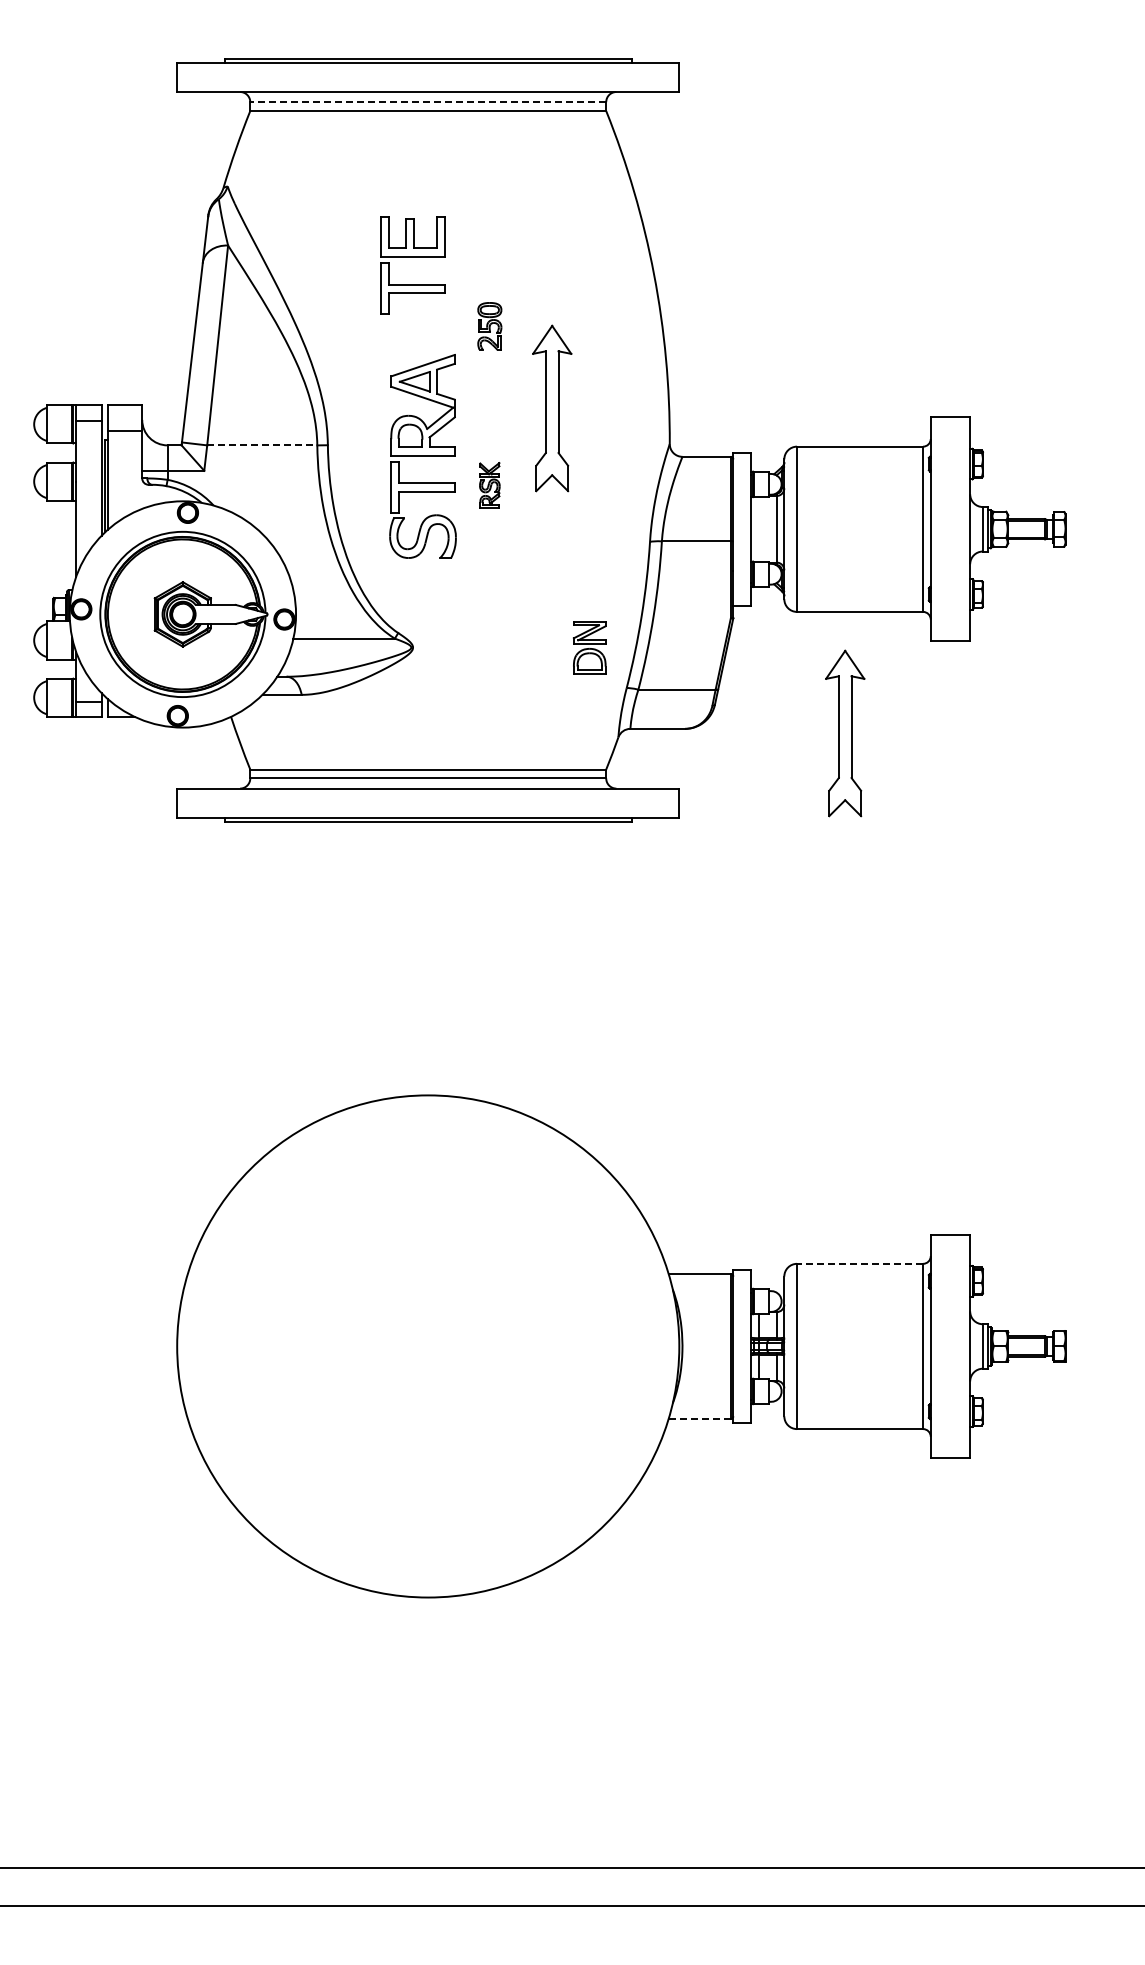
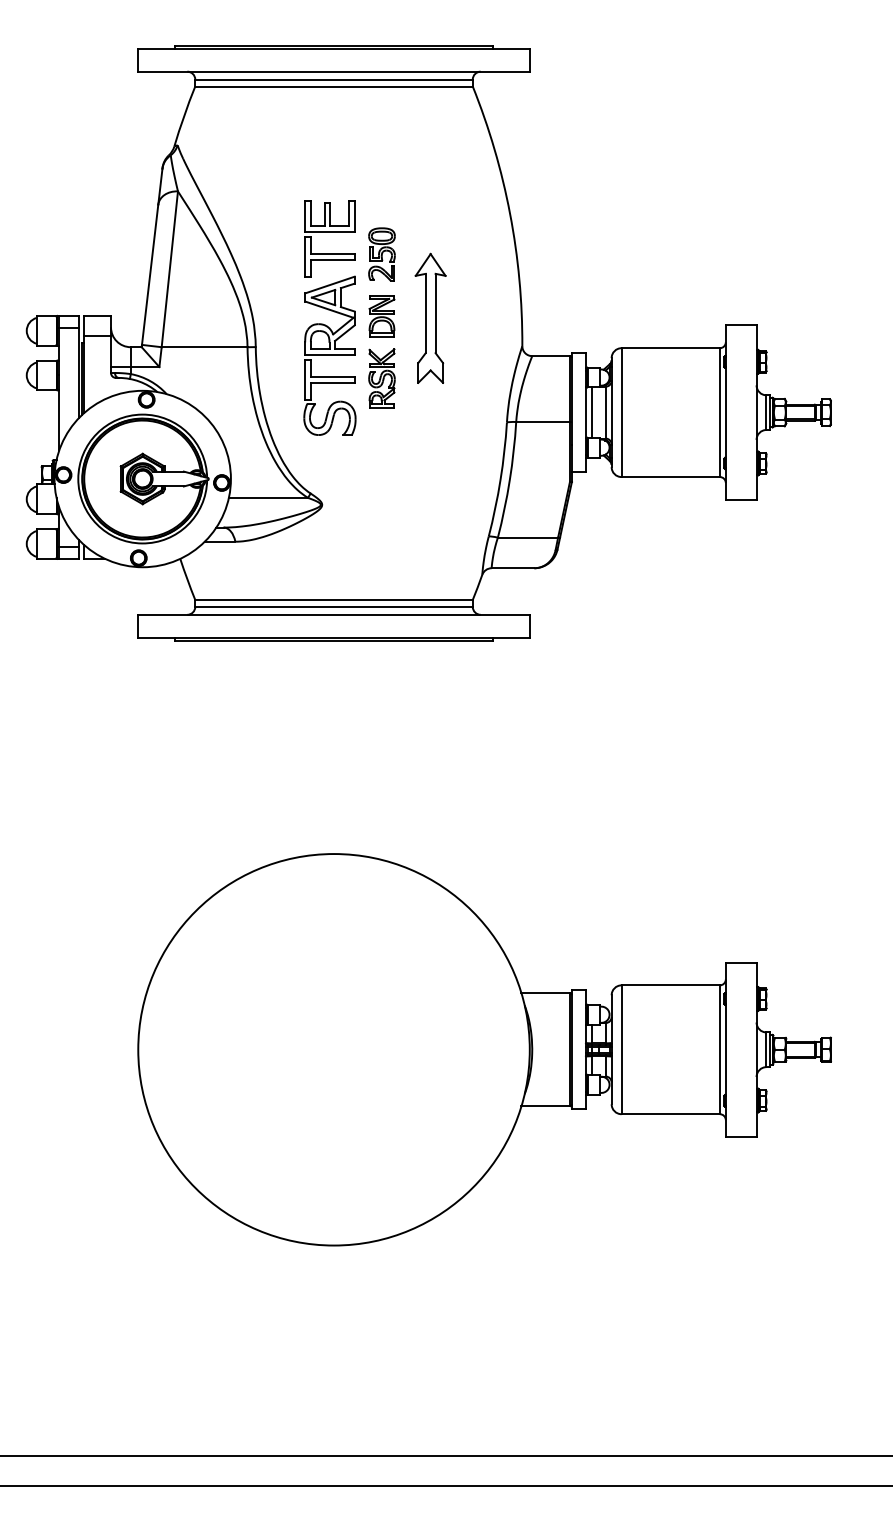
line: (428, 102) -> (334, 79), dashed -> solid
part: (412, 257) -> (329, 232), moved
part: (489, 326) -> (381, 254), size x1.43
line: (262, 445) -> (204, 347), dashed -> solid
part: (489, 485) -> (381, 378), size x1.67
line: (758, 529) -> (591, 412), added
part: (589, 647) -> (381, 316), moved
part: (845, 733) -> (659, 571), removed
line: (859, 1263) -> (670, 985), dashed -> solid
line: (699, 1418) -> (545, 1105), dashed -> solid

